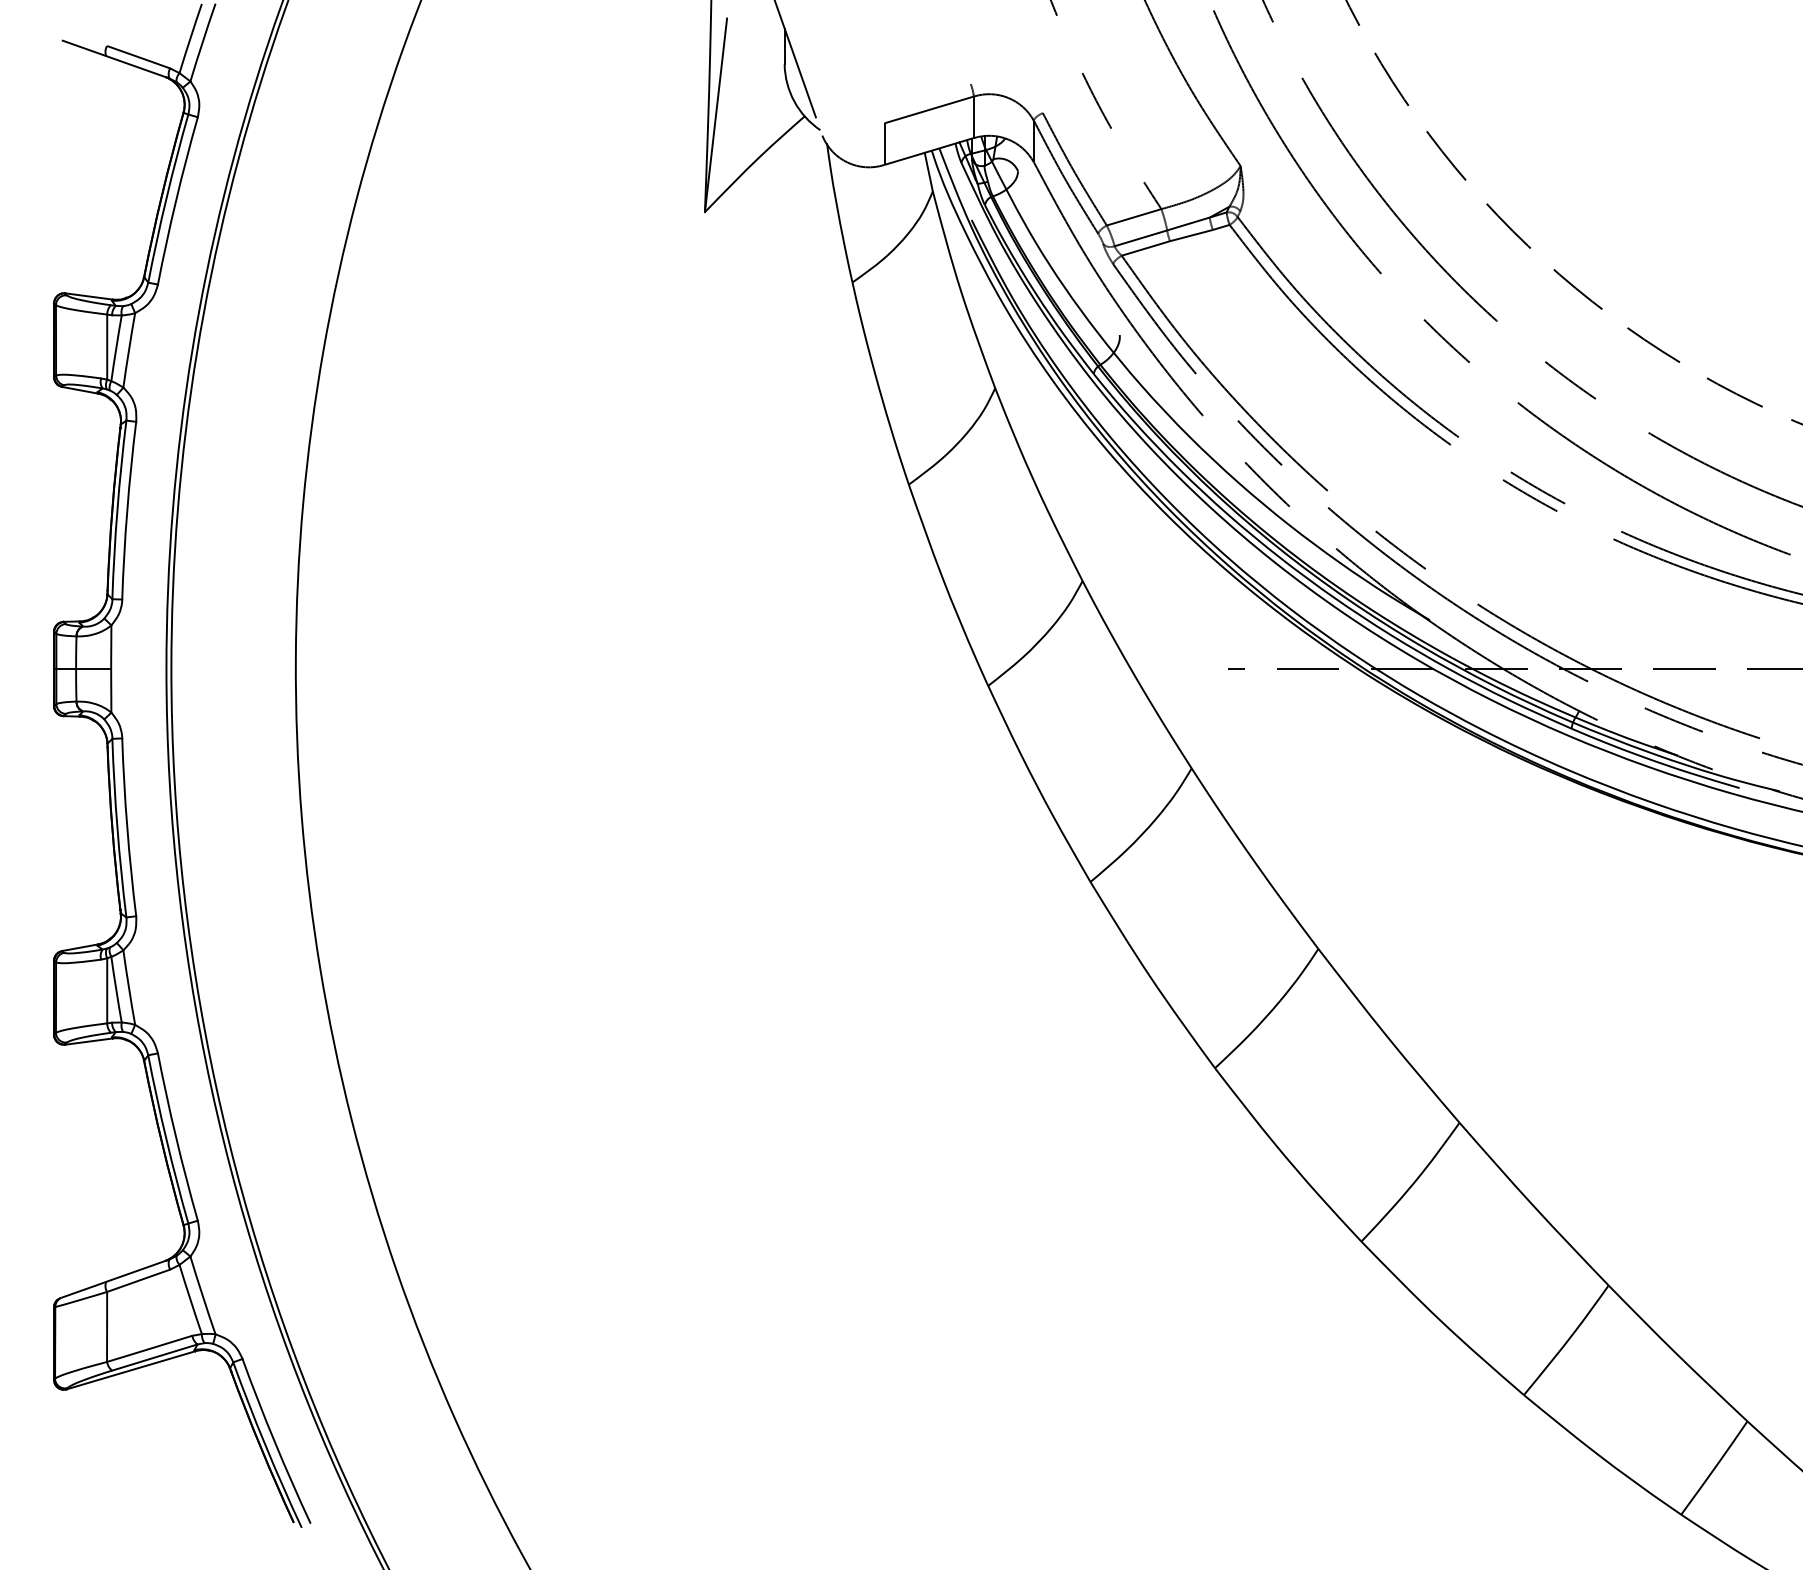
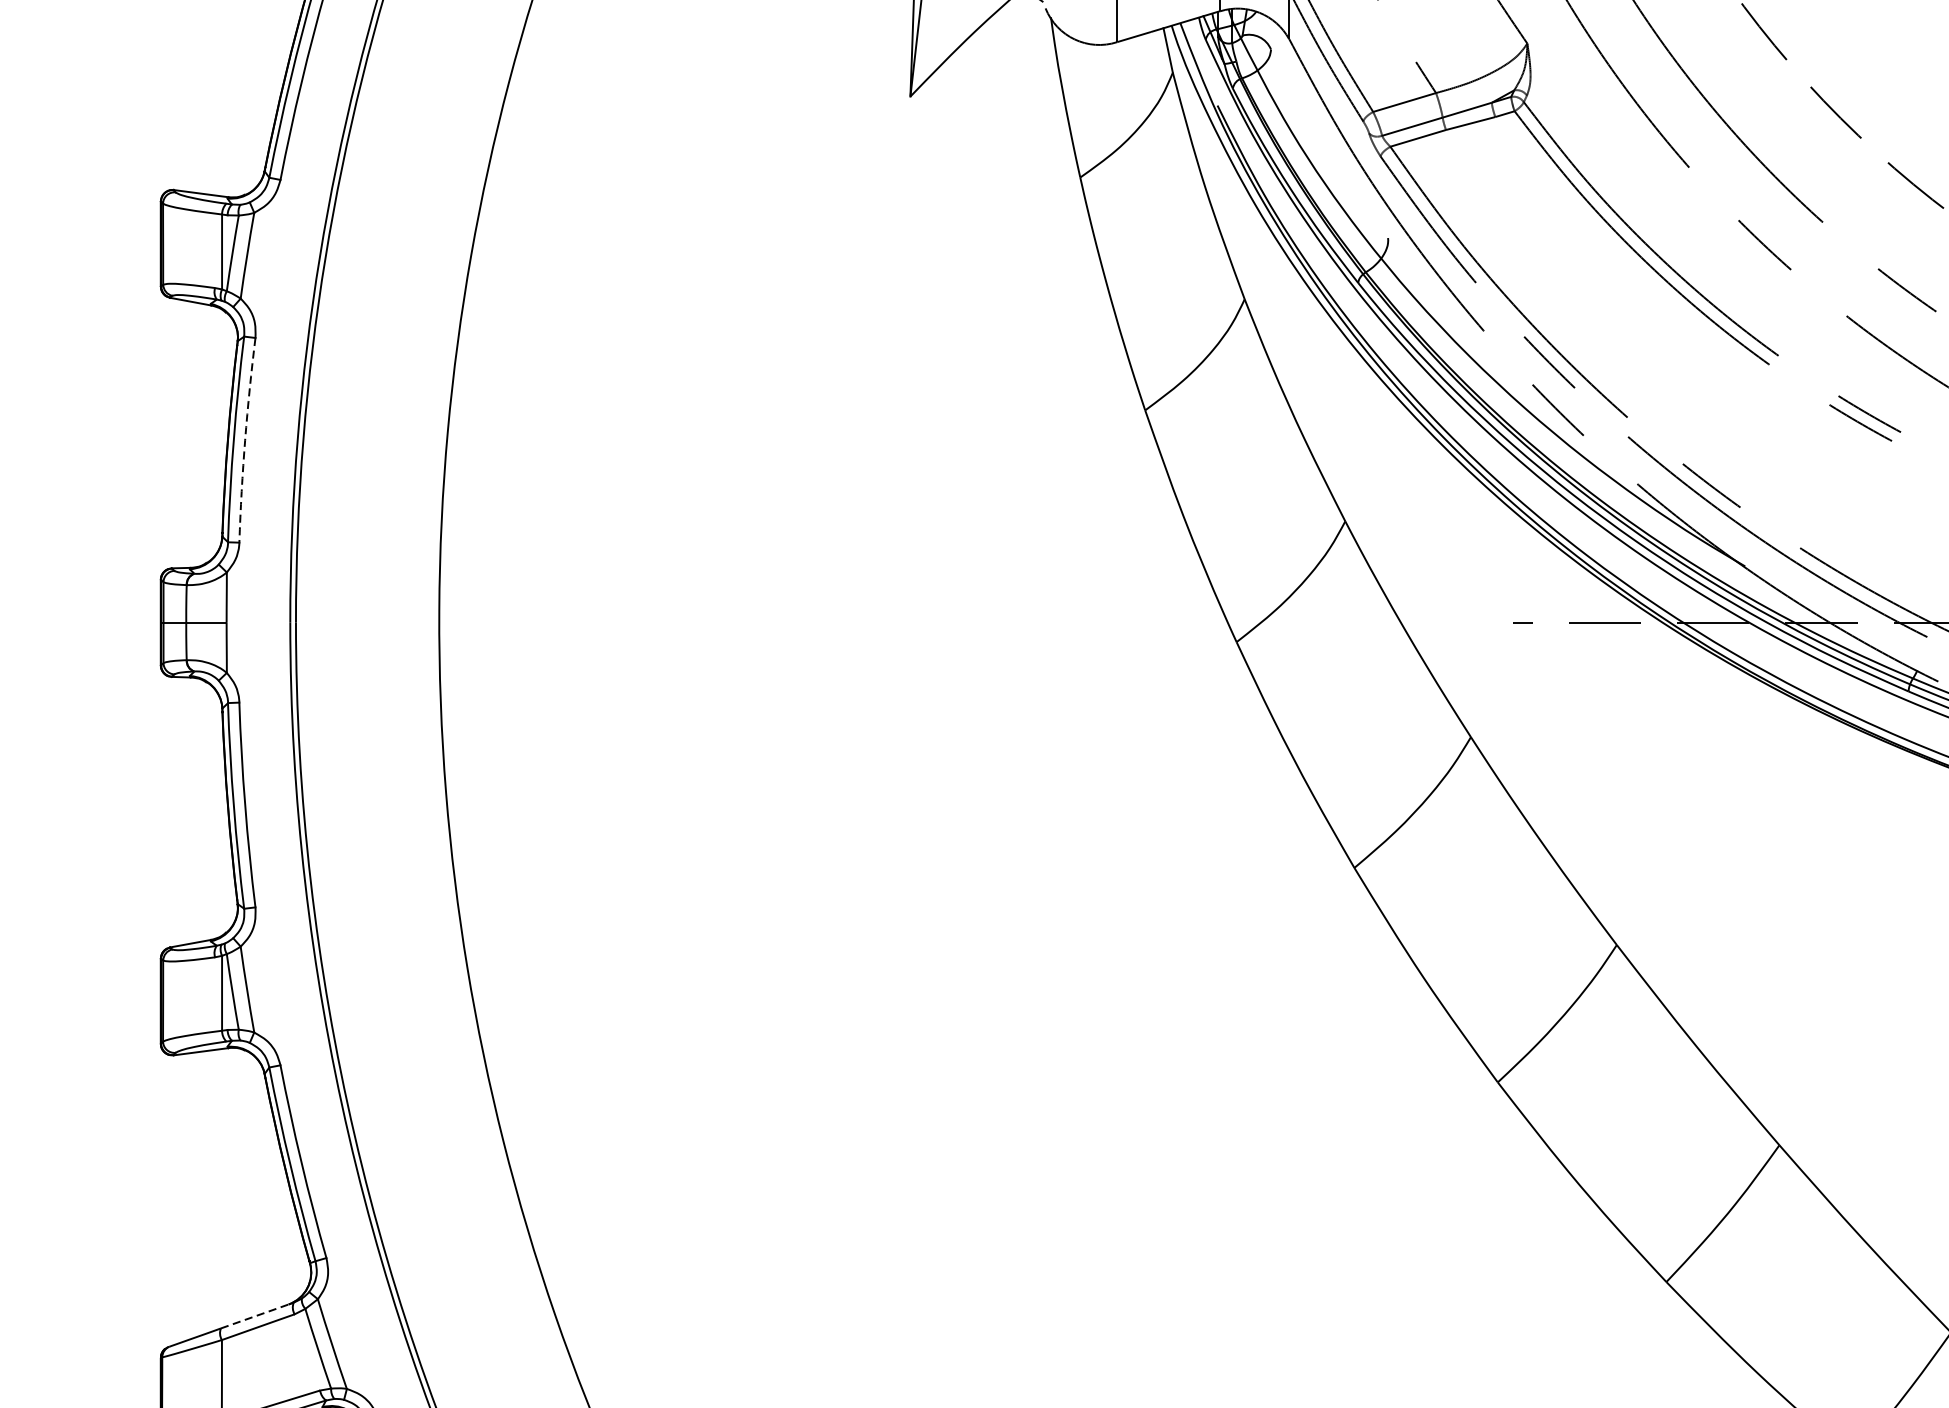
arc: (127, 510) -> (245, 440), solid -> dashed
line: (138, 1270) -> (258, 1315), solid -> dashed

